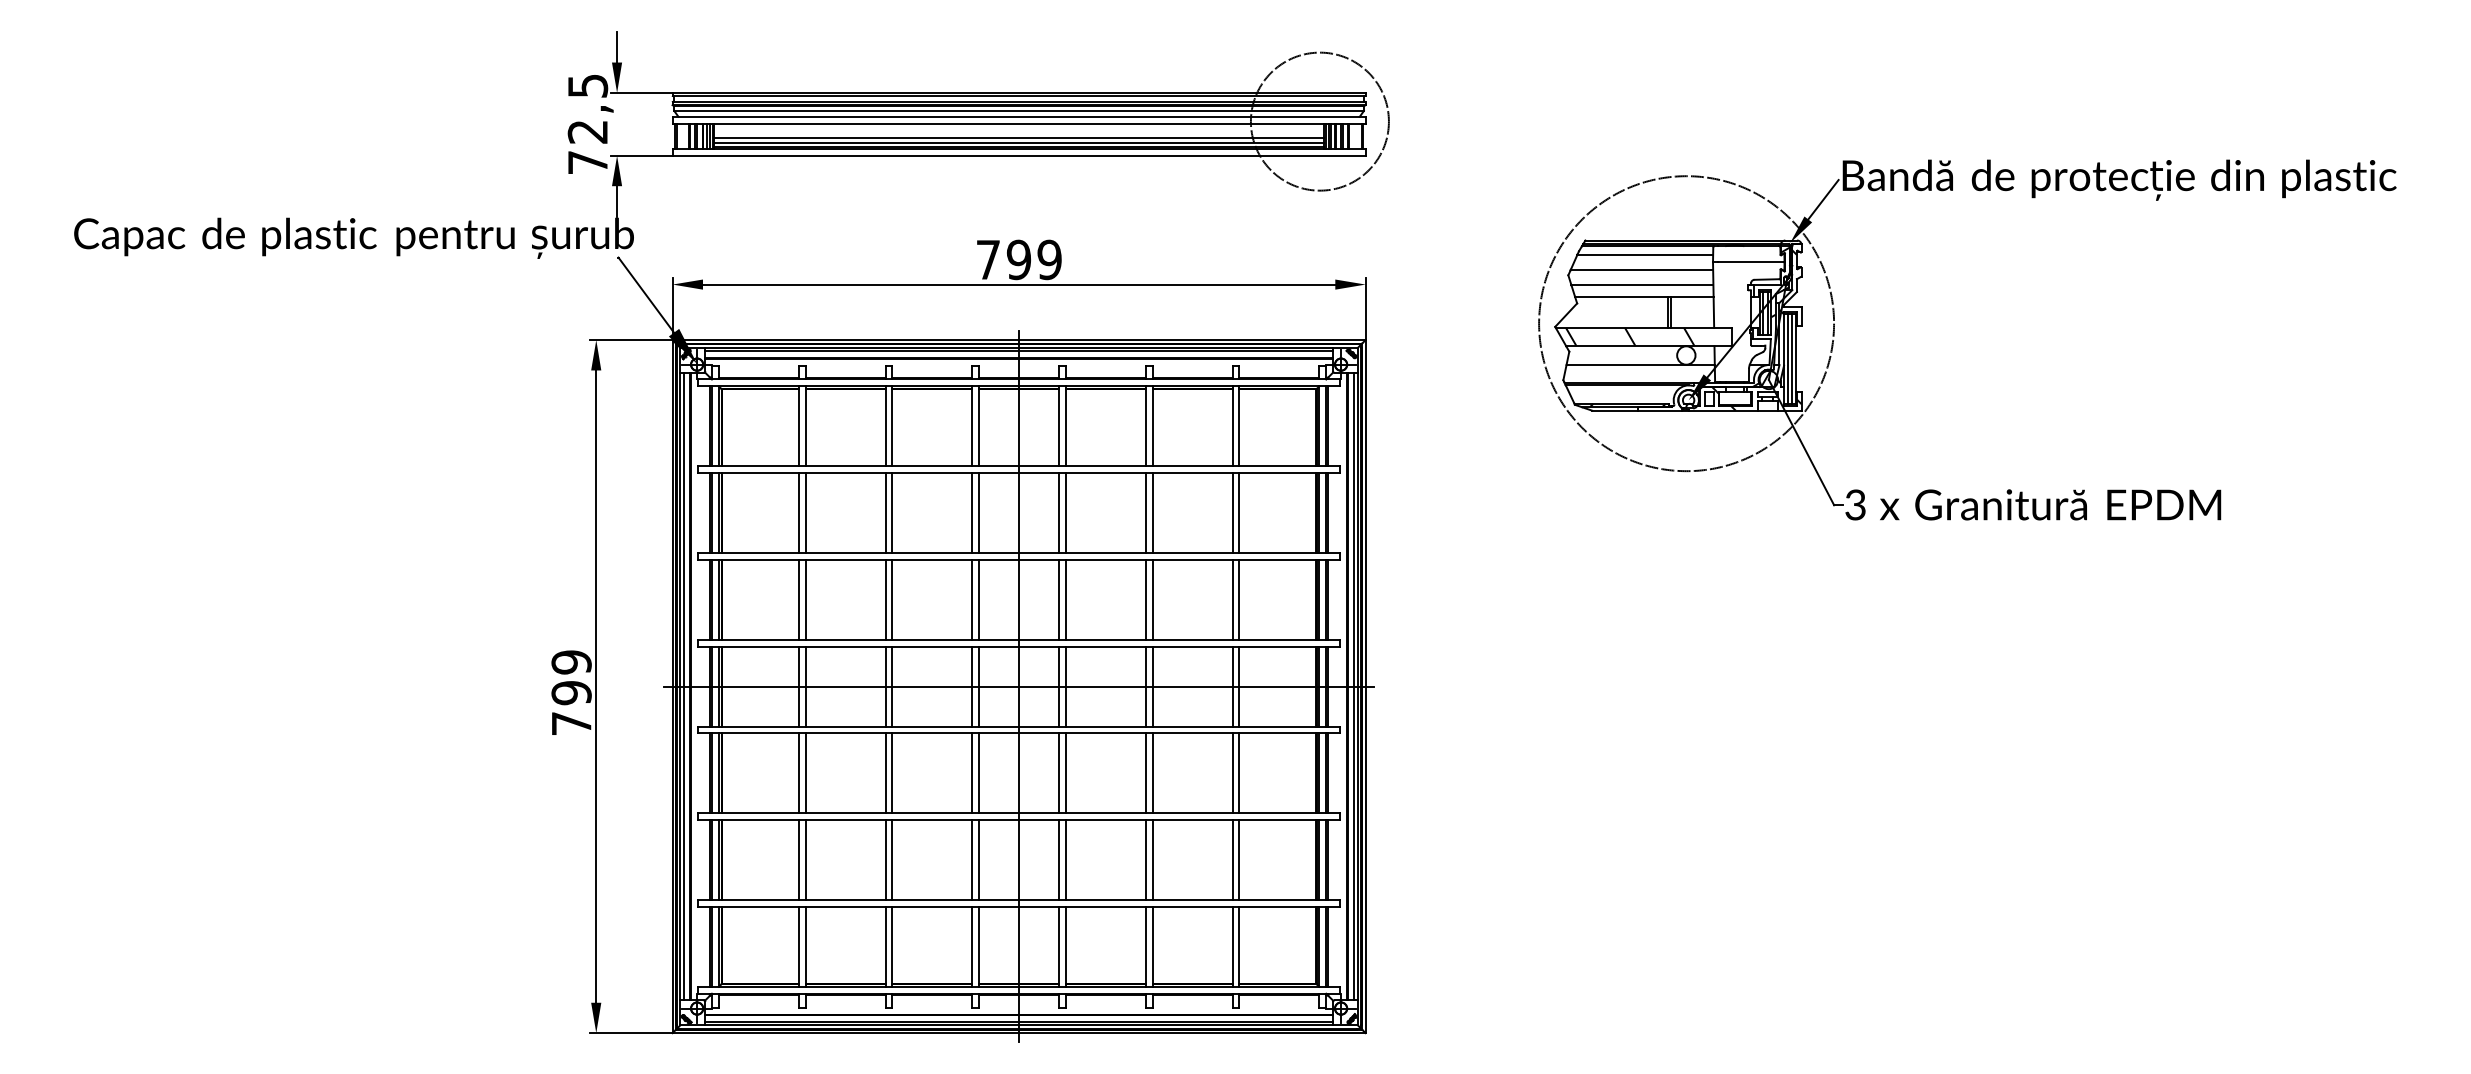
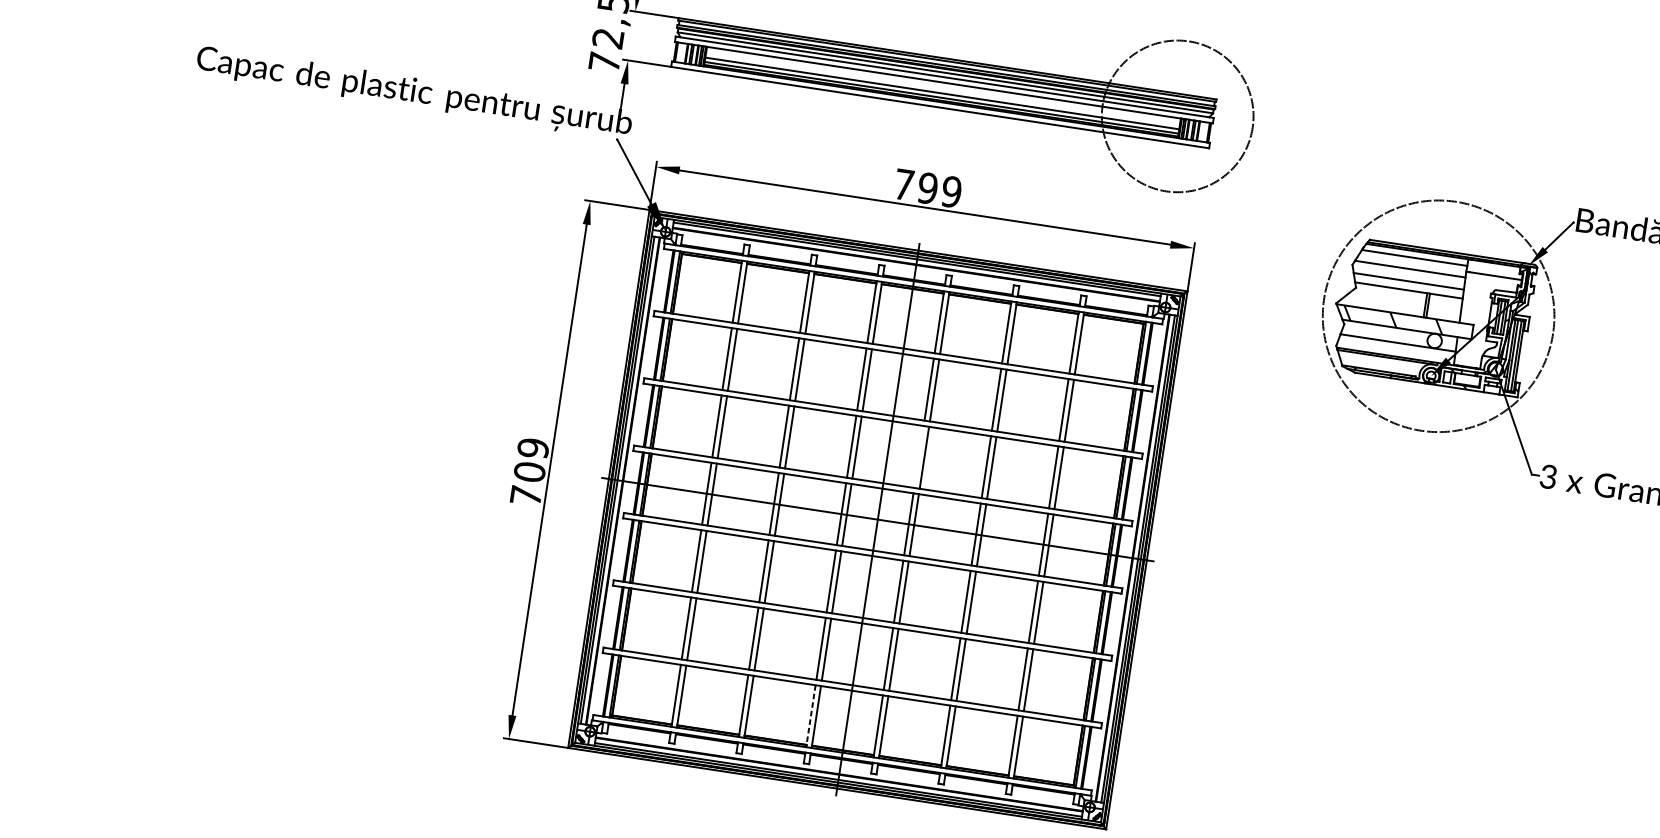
circle: (1319, 121) -> (1177, 116), size x1.4
line: (1059, 599) -> (919, 456), removed
text: (571, 693) -> (529, 472), 799 -> 709
line: (972, 946) -> (811, 715), solid -> dashed

